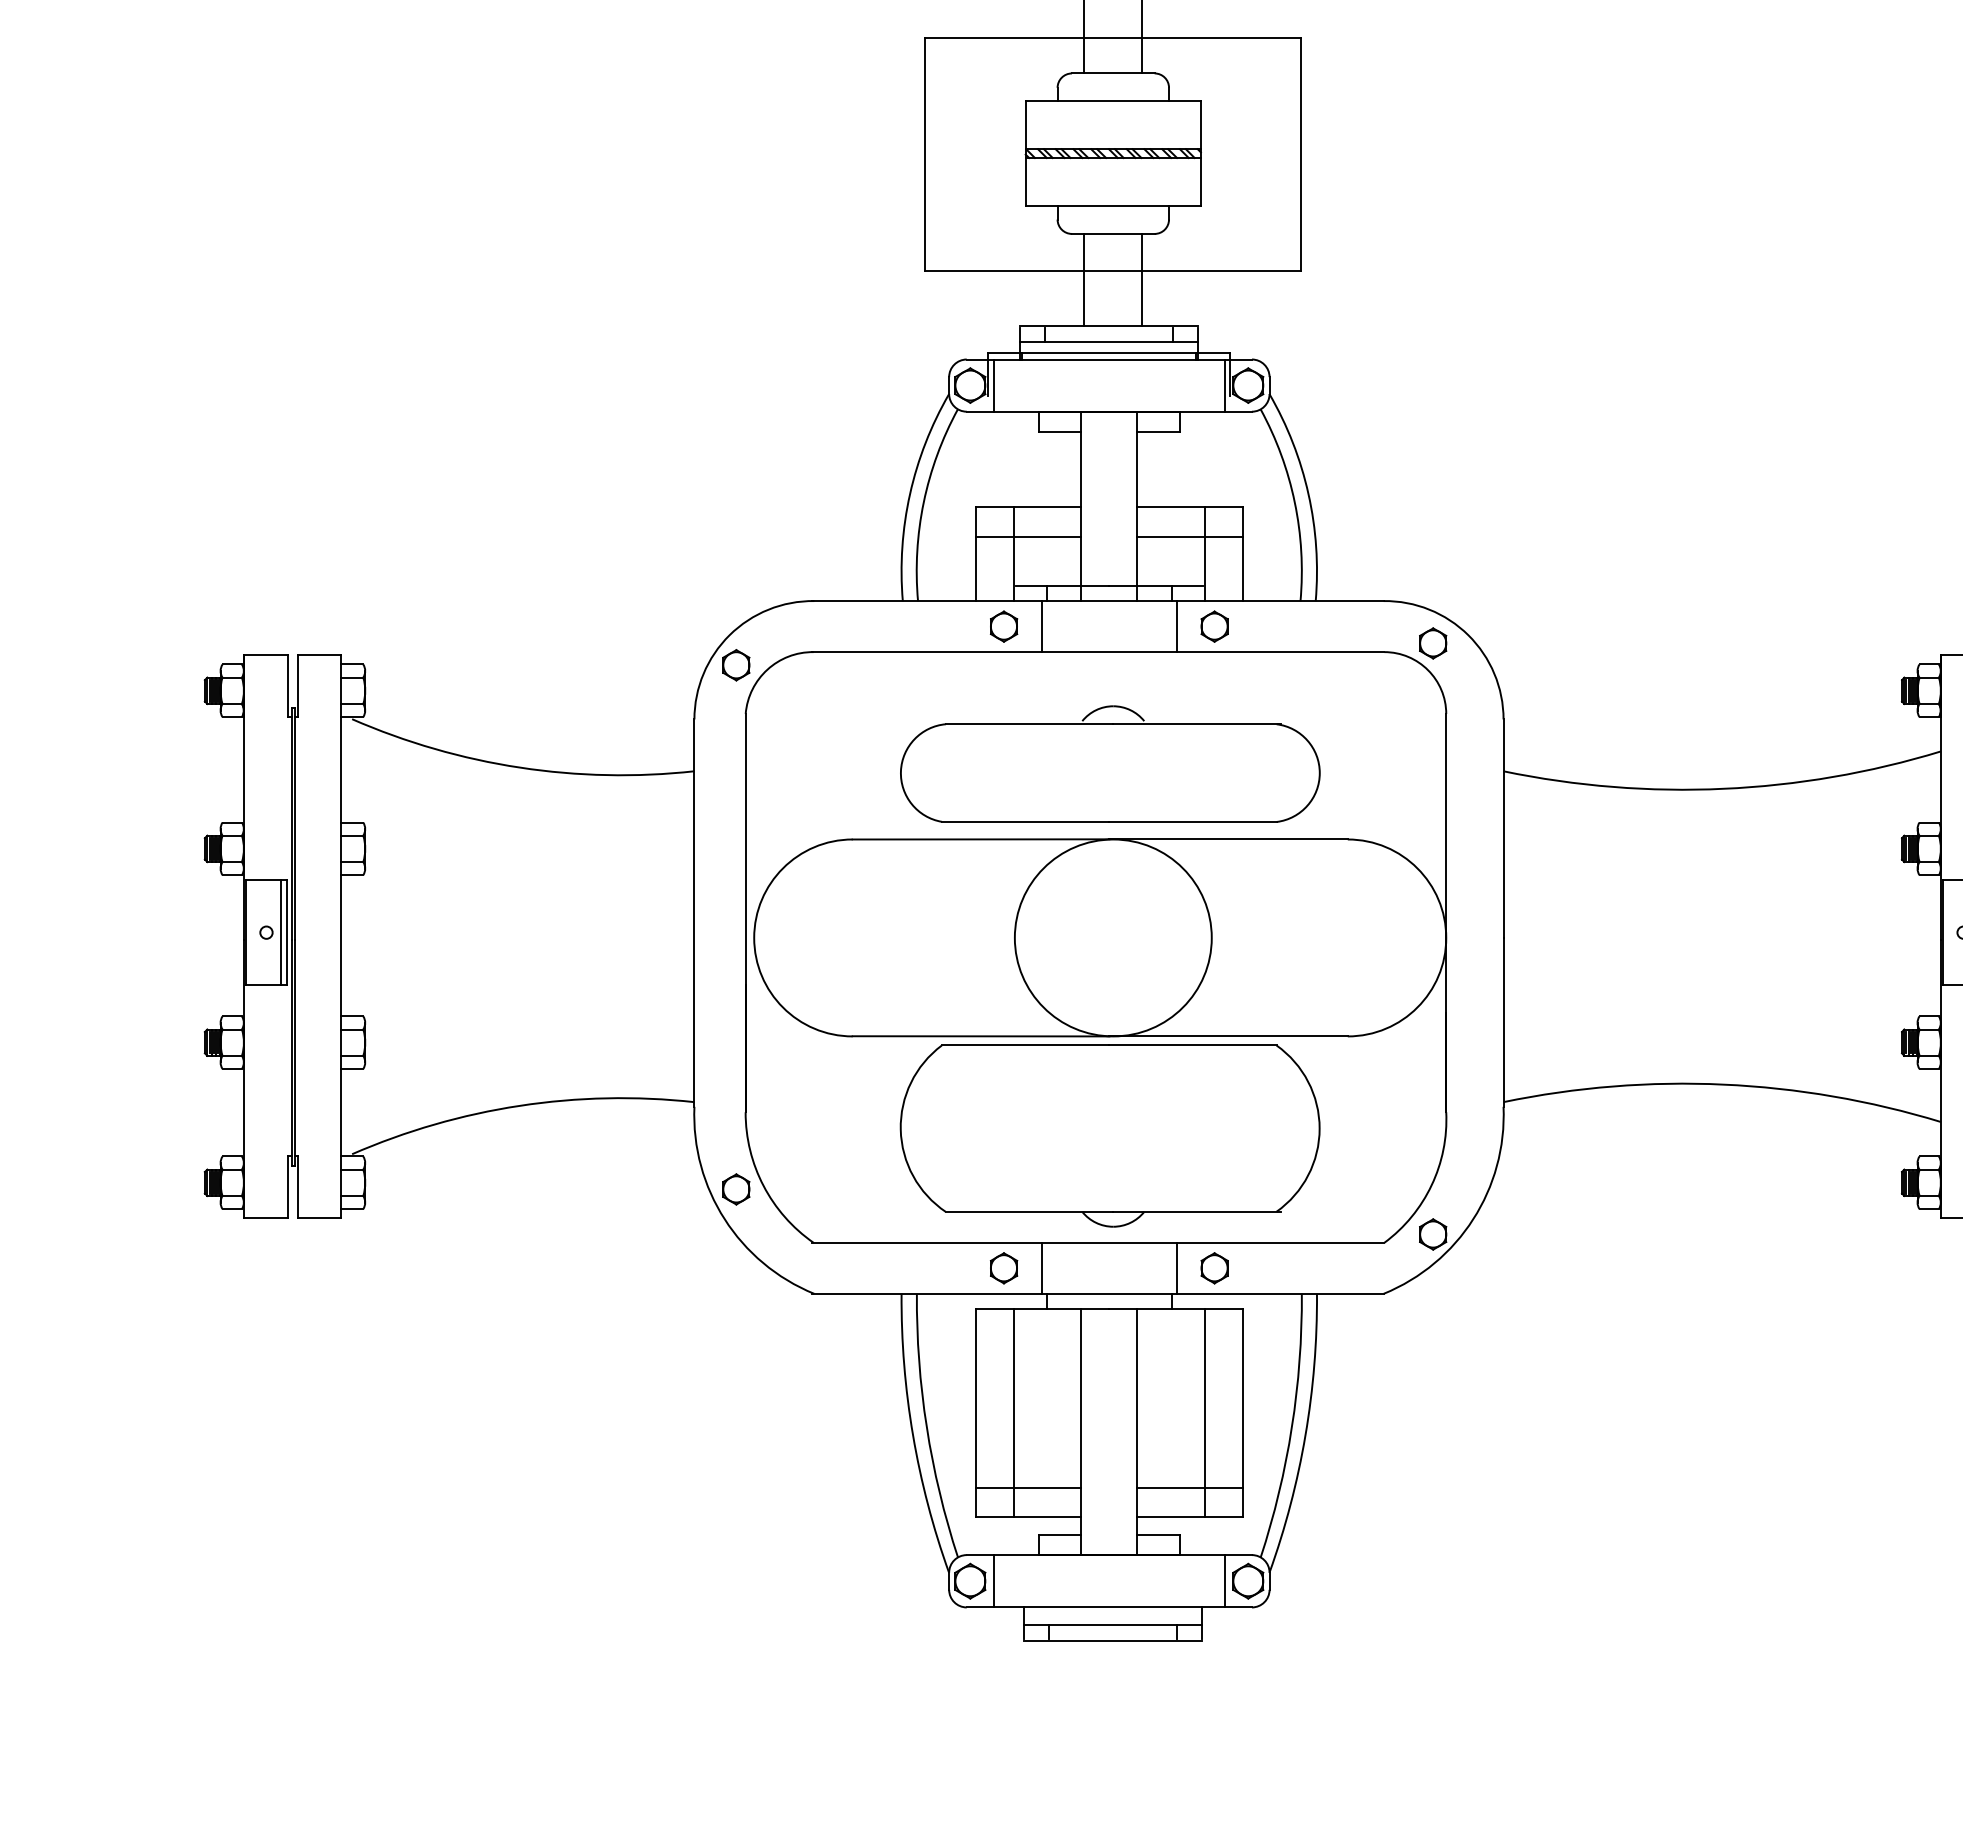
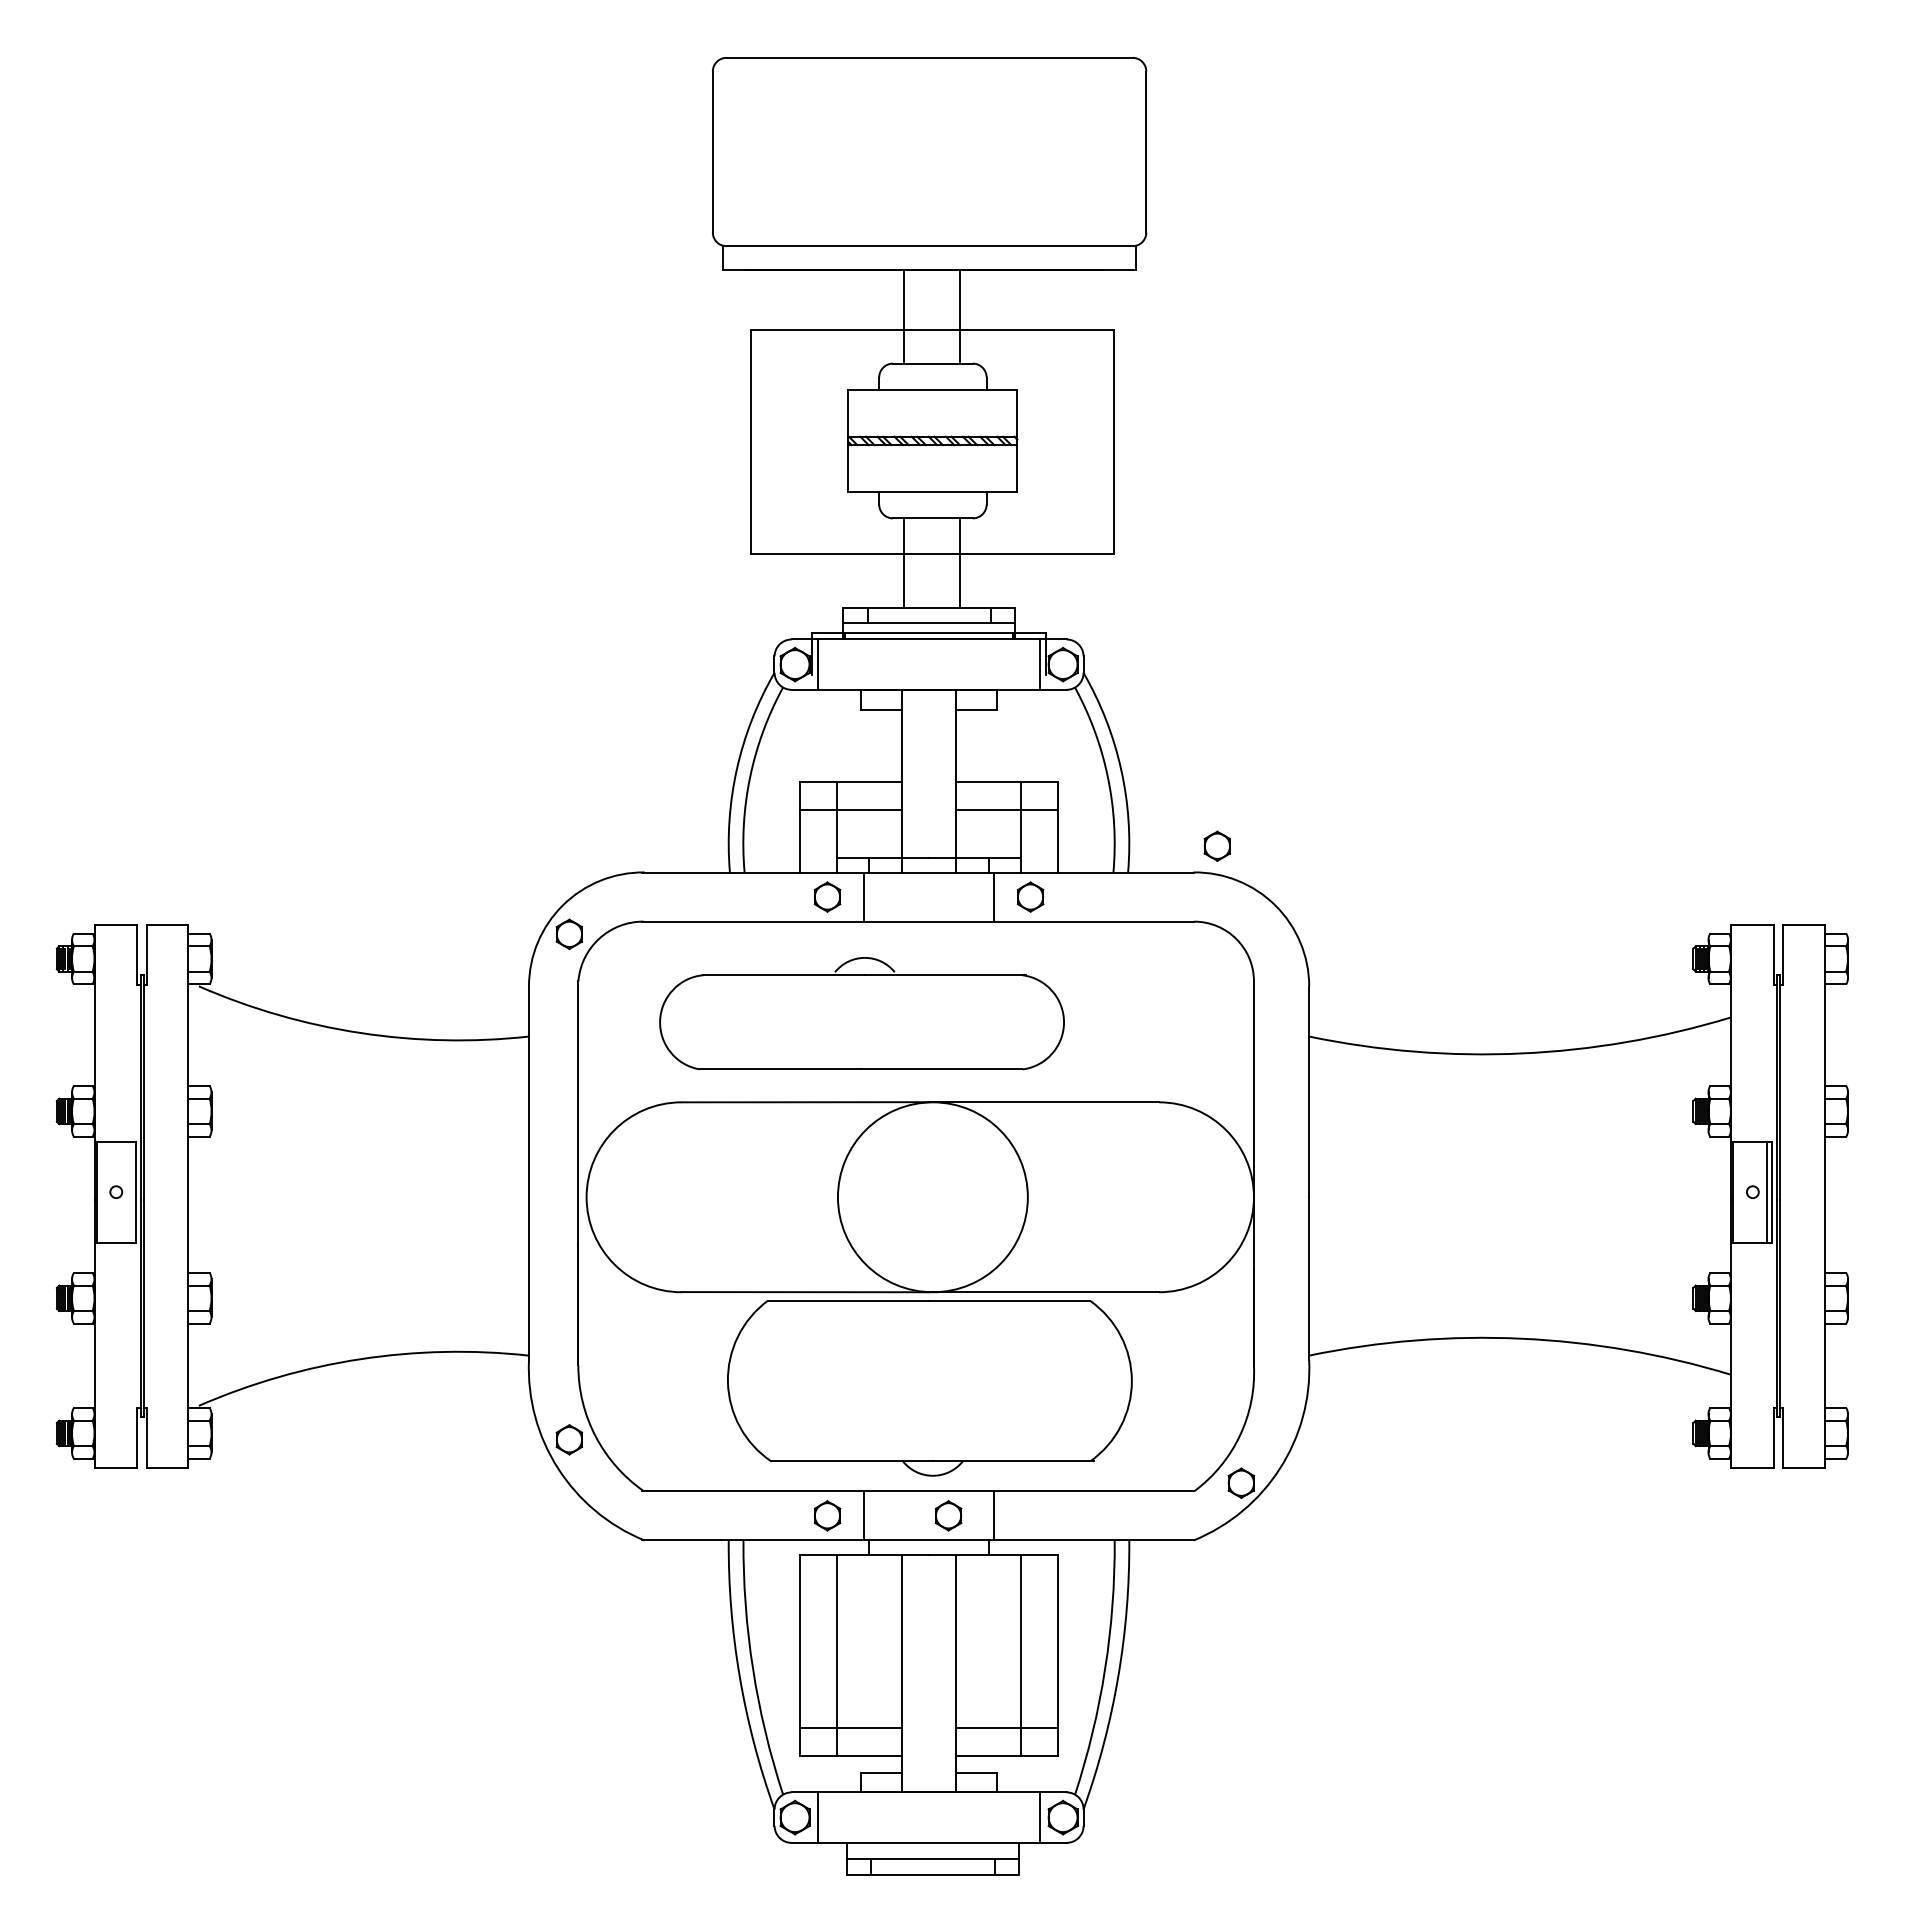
part: (1432, 642) -> (1216, 845), moved
part: (1109, 763) -> (861, 1013), moved
line: (281, 931) -> (130, 1191), removed
part: (1214, 1267) -> (948, 1515), moved

